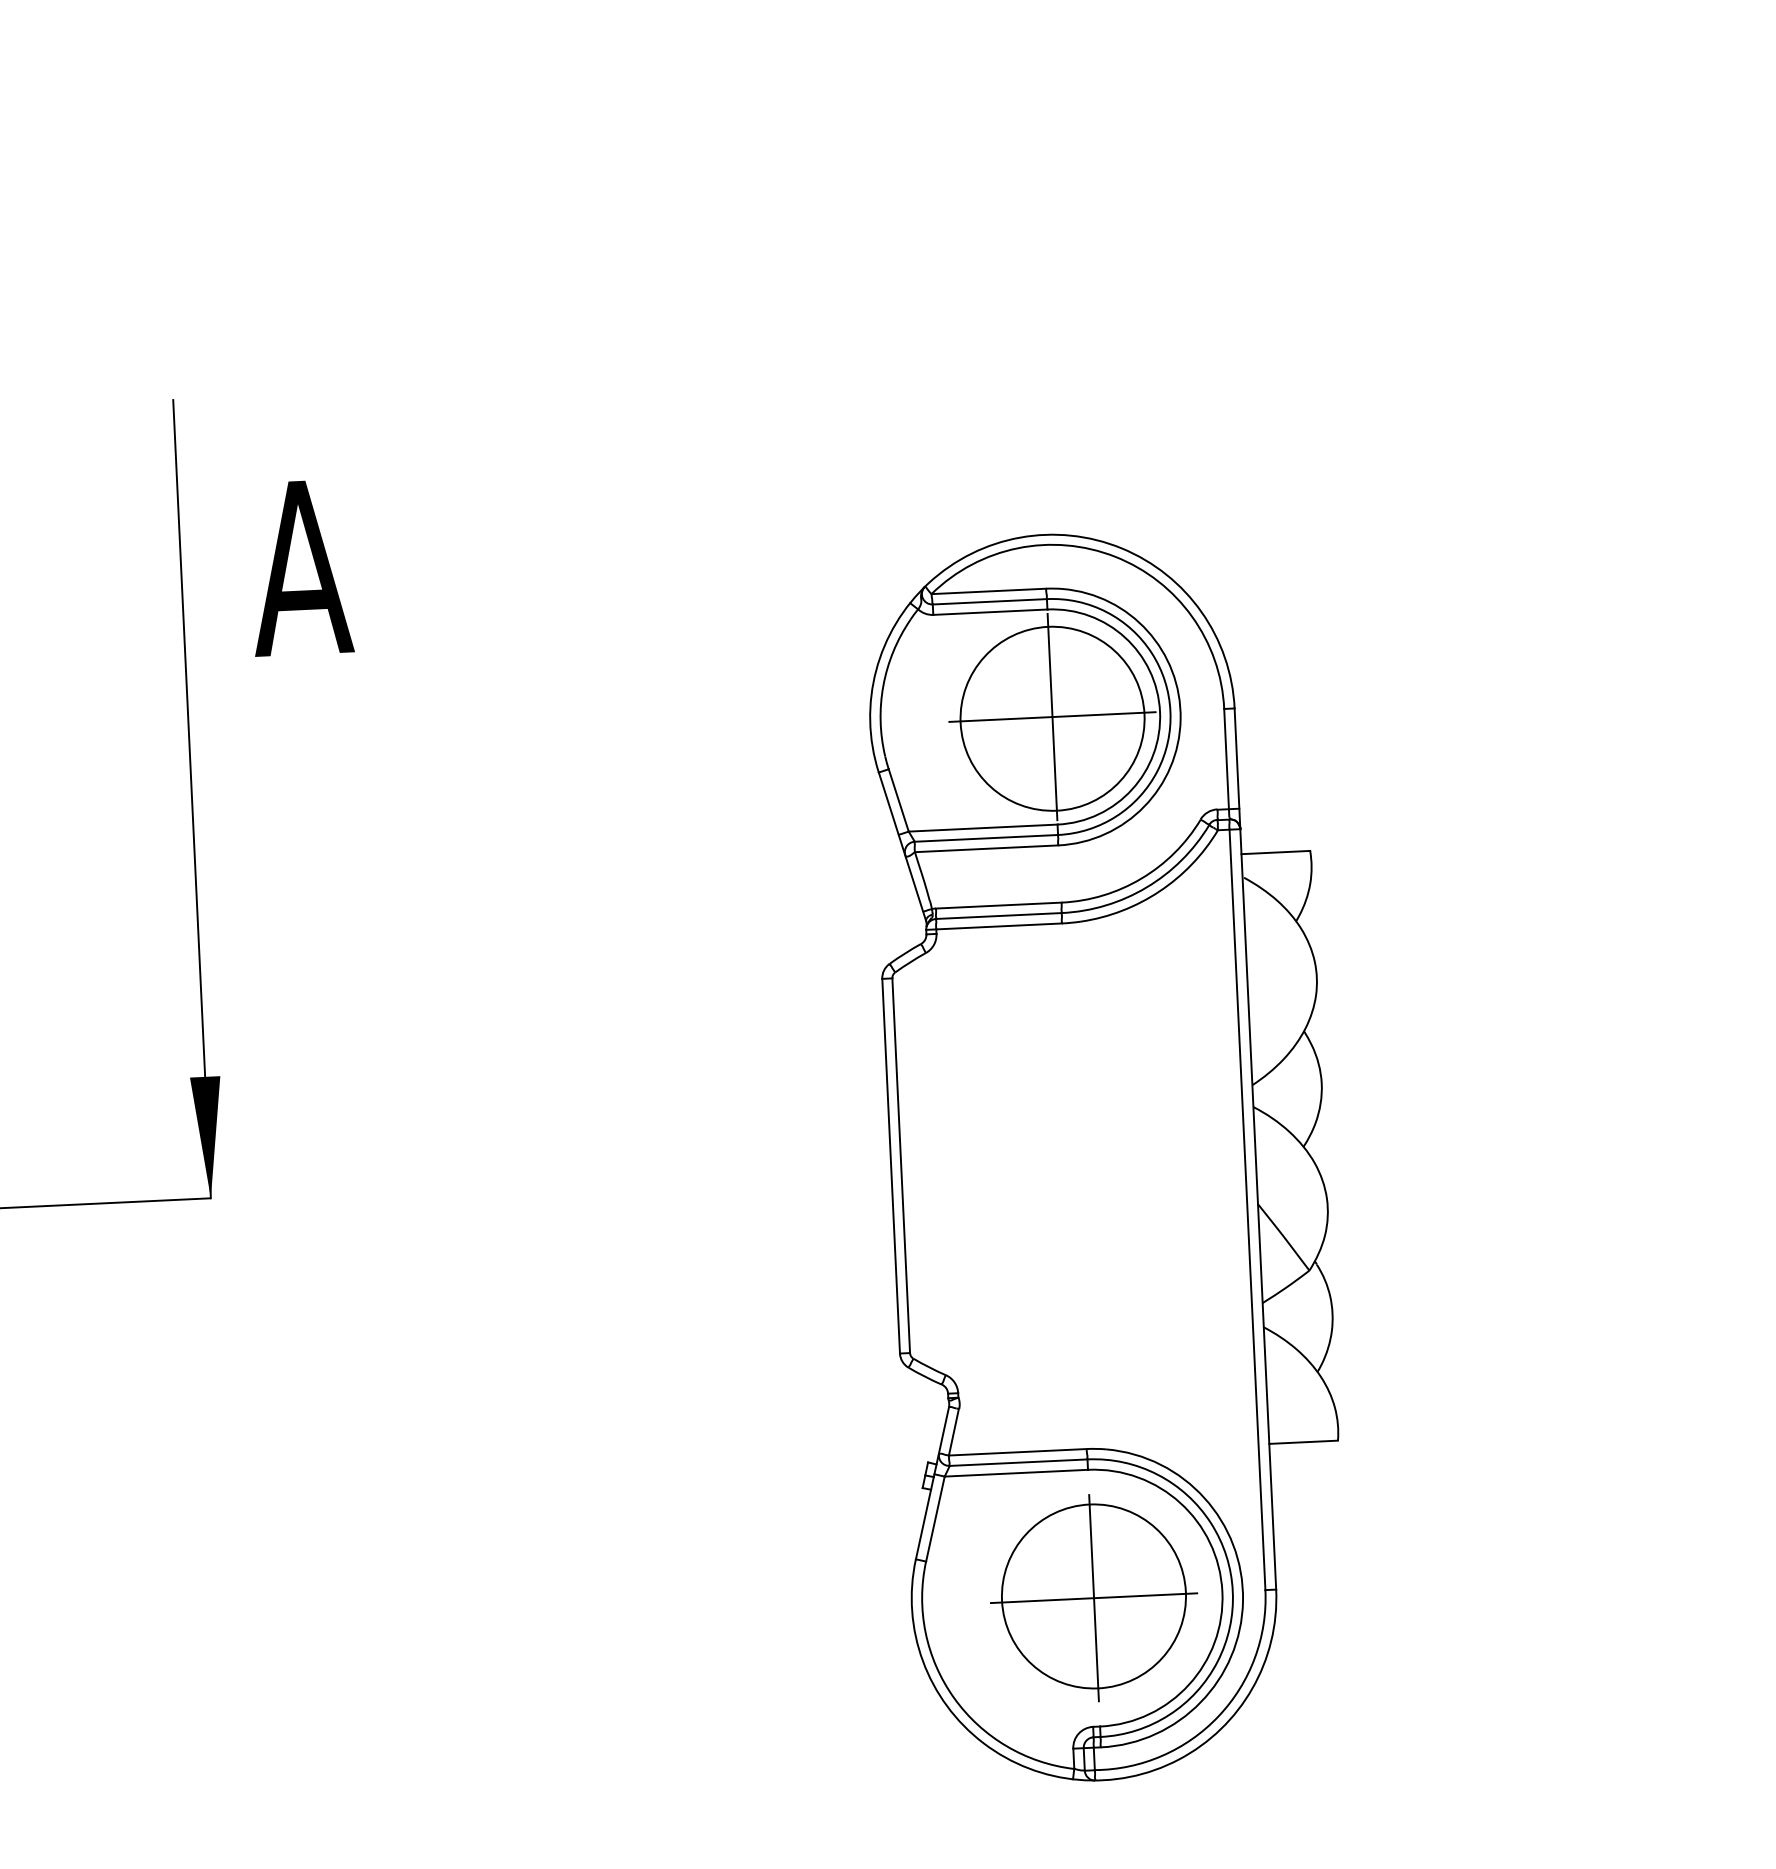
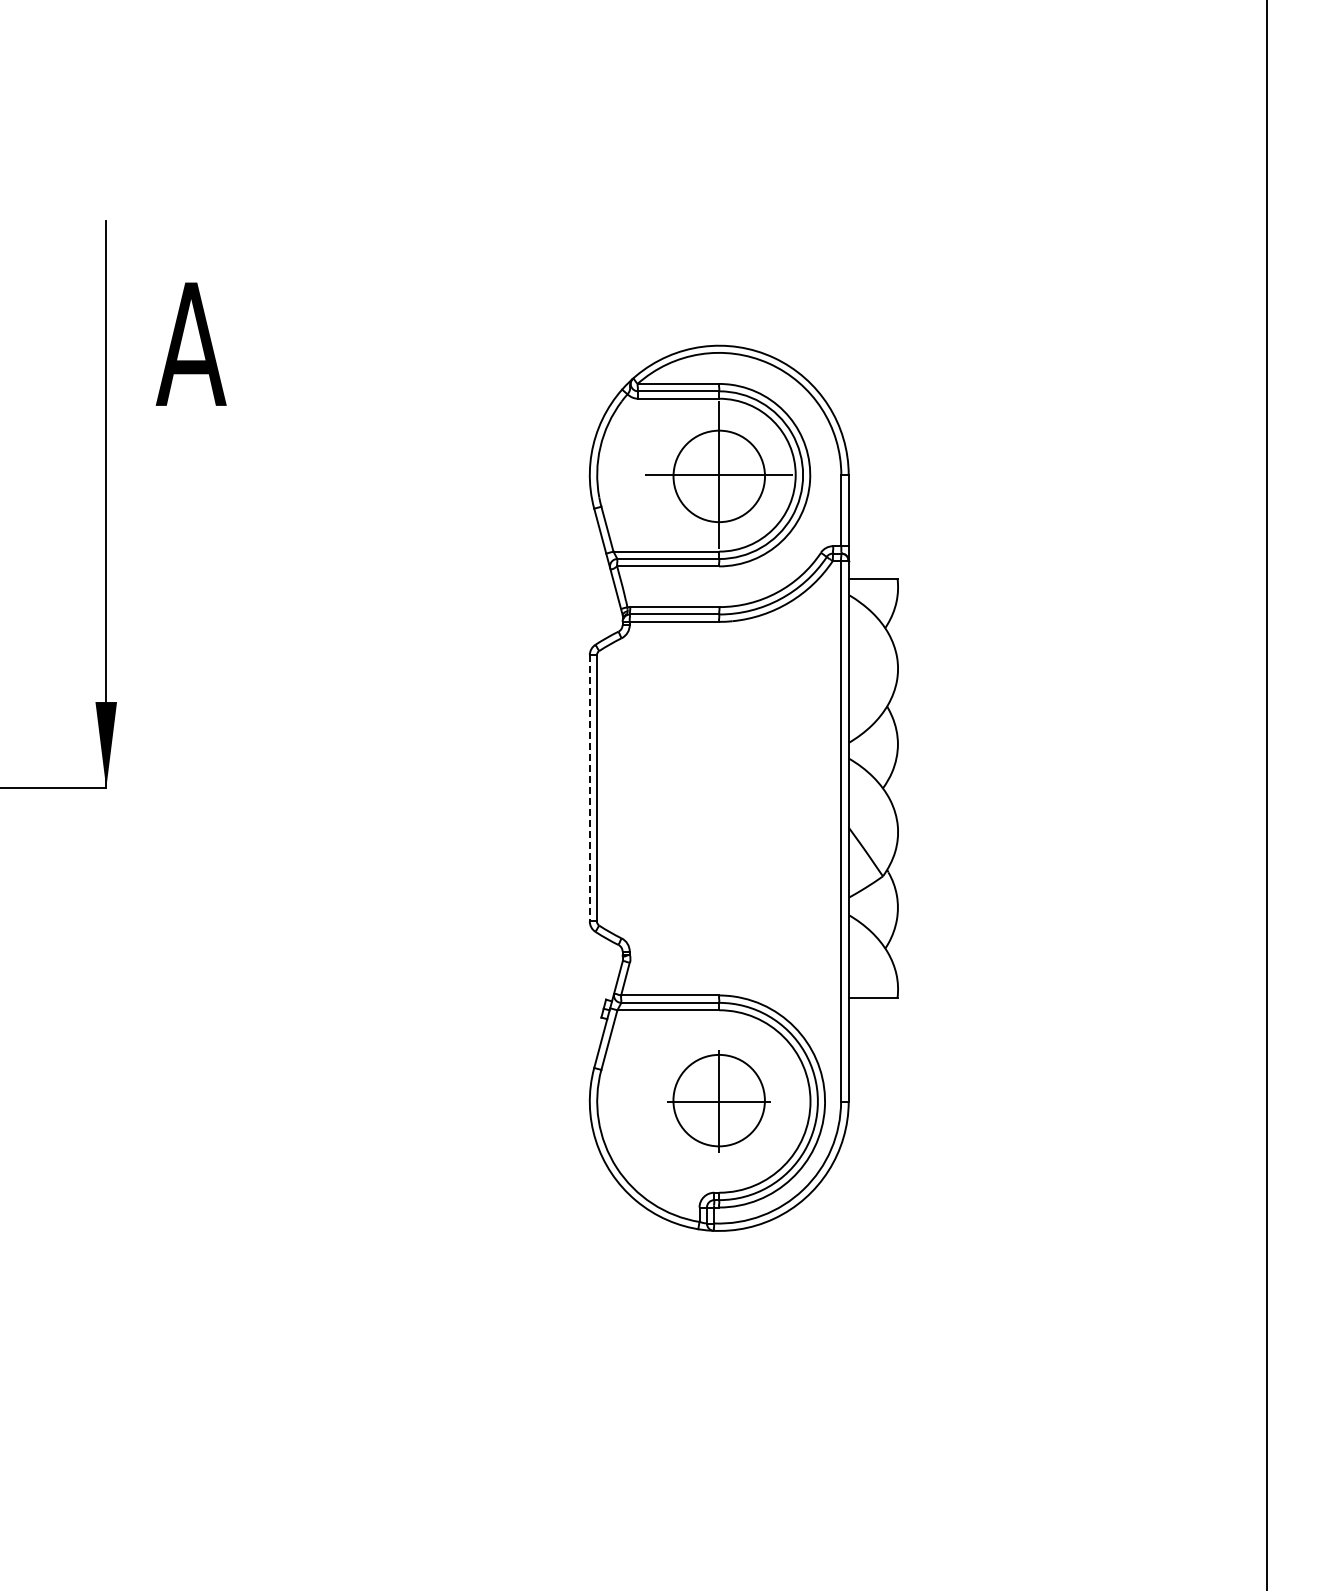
circle: (1051, 718) -> (718, 476), size x0.7
line: (890, 1166) -> (589, 788), solid -> dashed
part: (1092, 1598) -> (718, 1101), size x0.7

